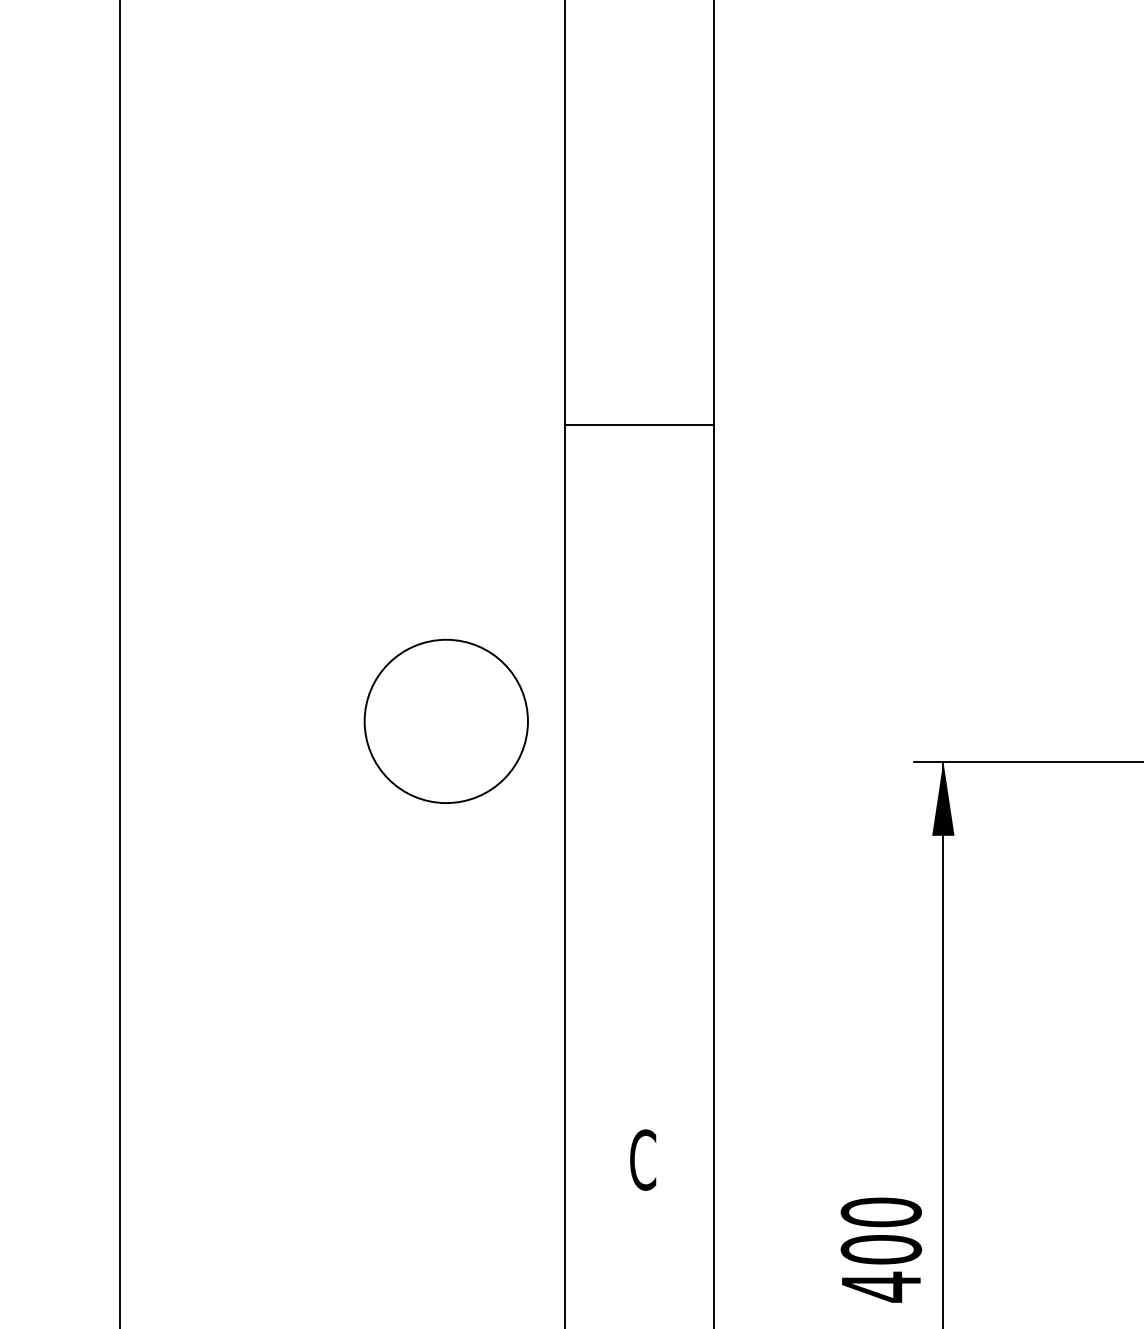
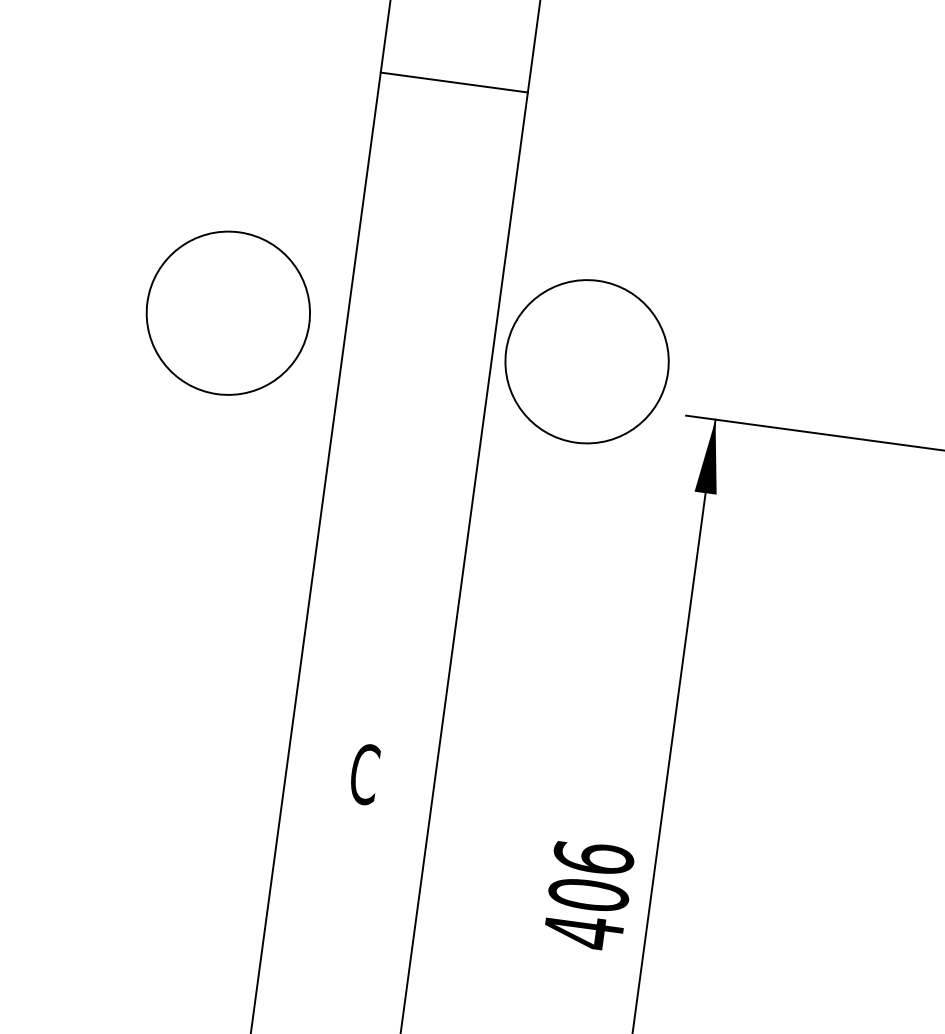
line: (639, 424) -> (454, 82), moved
circle: (807, 720) -> (586, 360), added
text: (880, 1212) -> (592, 858), 400 -> 406

